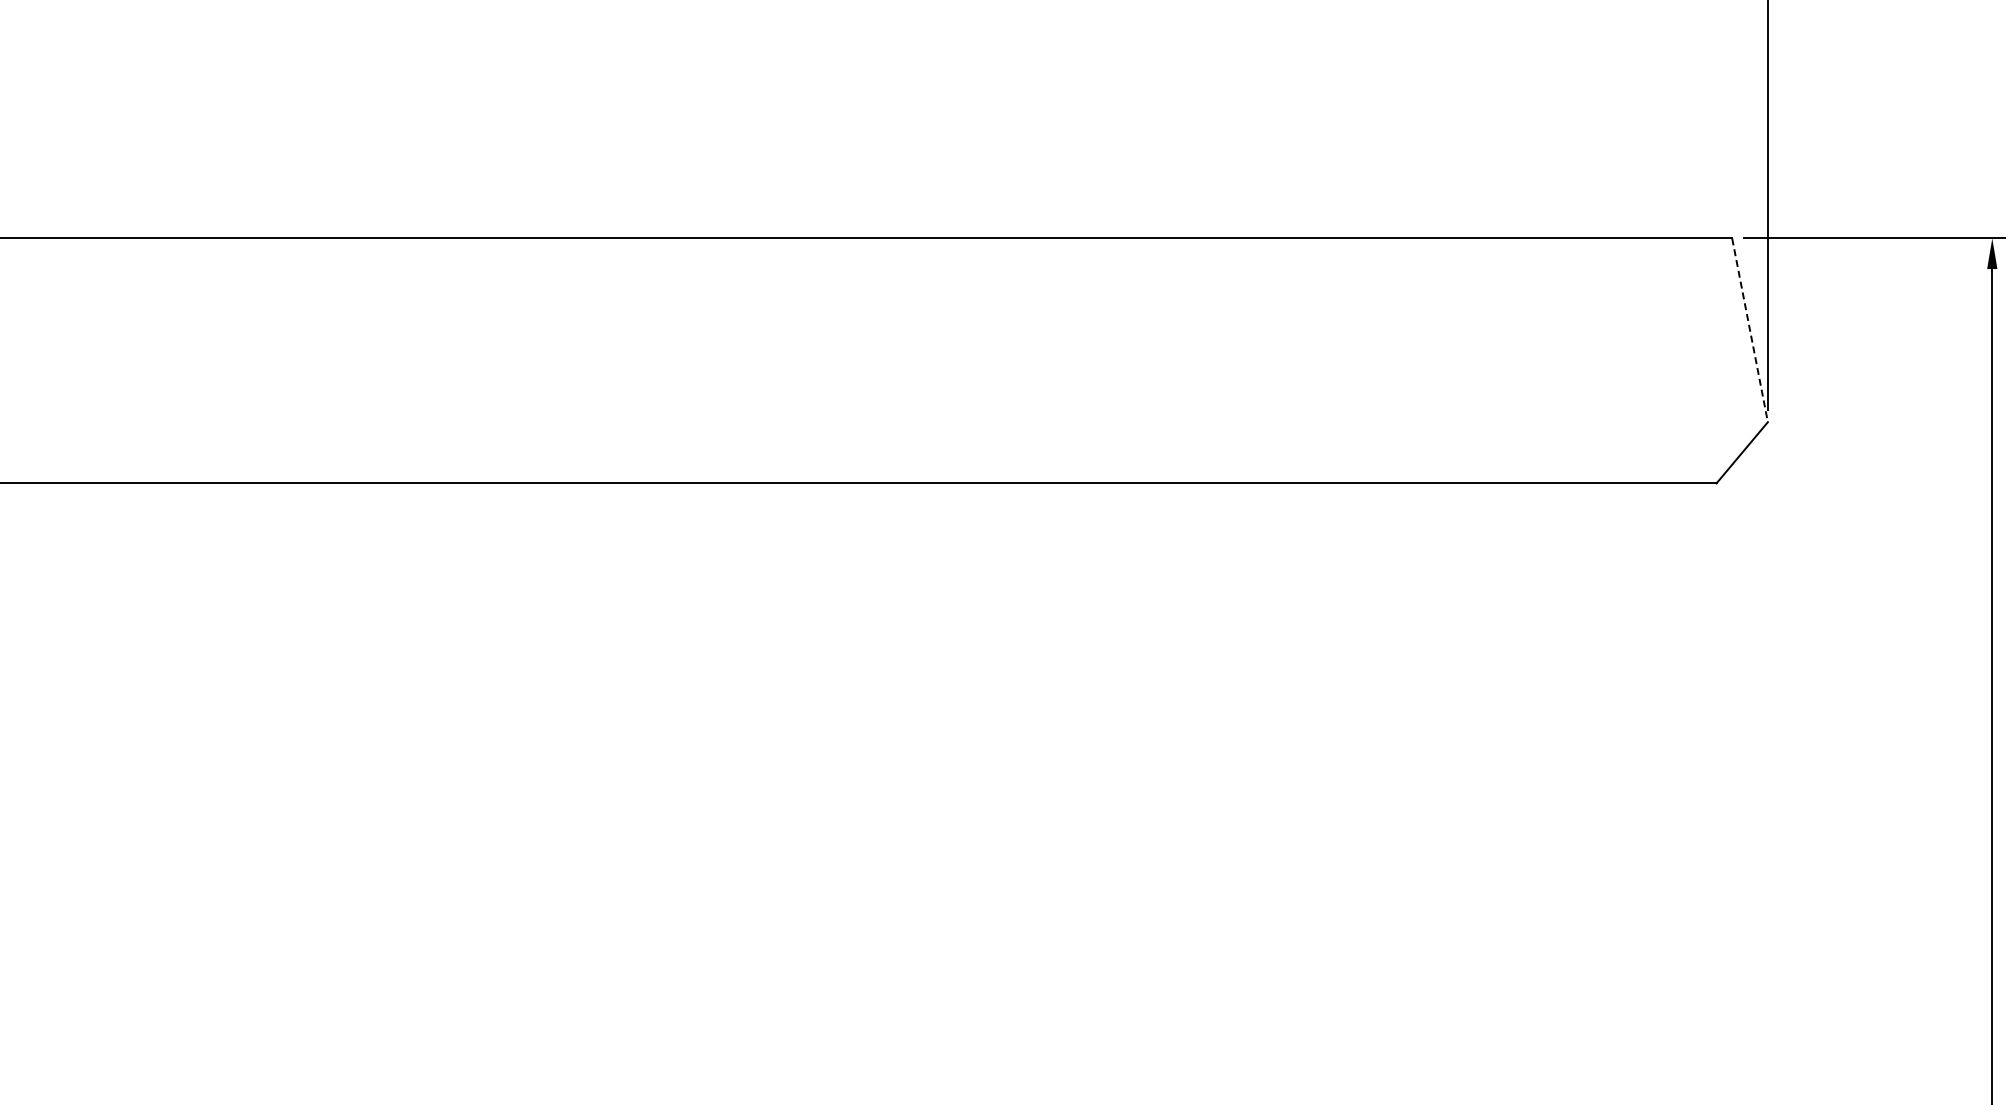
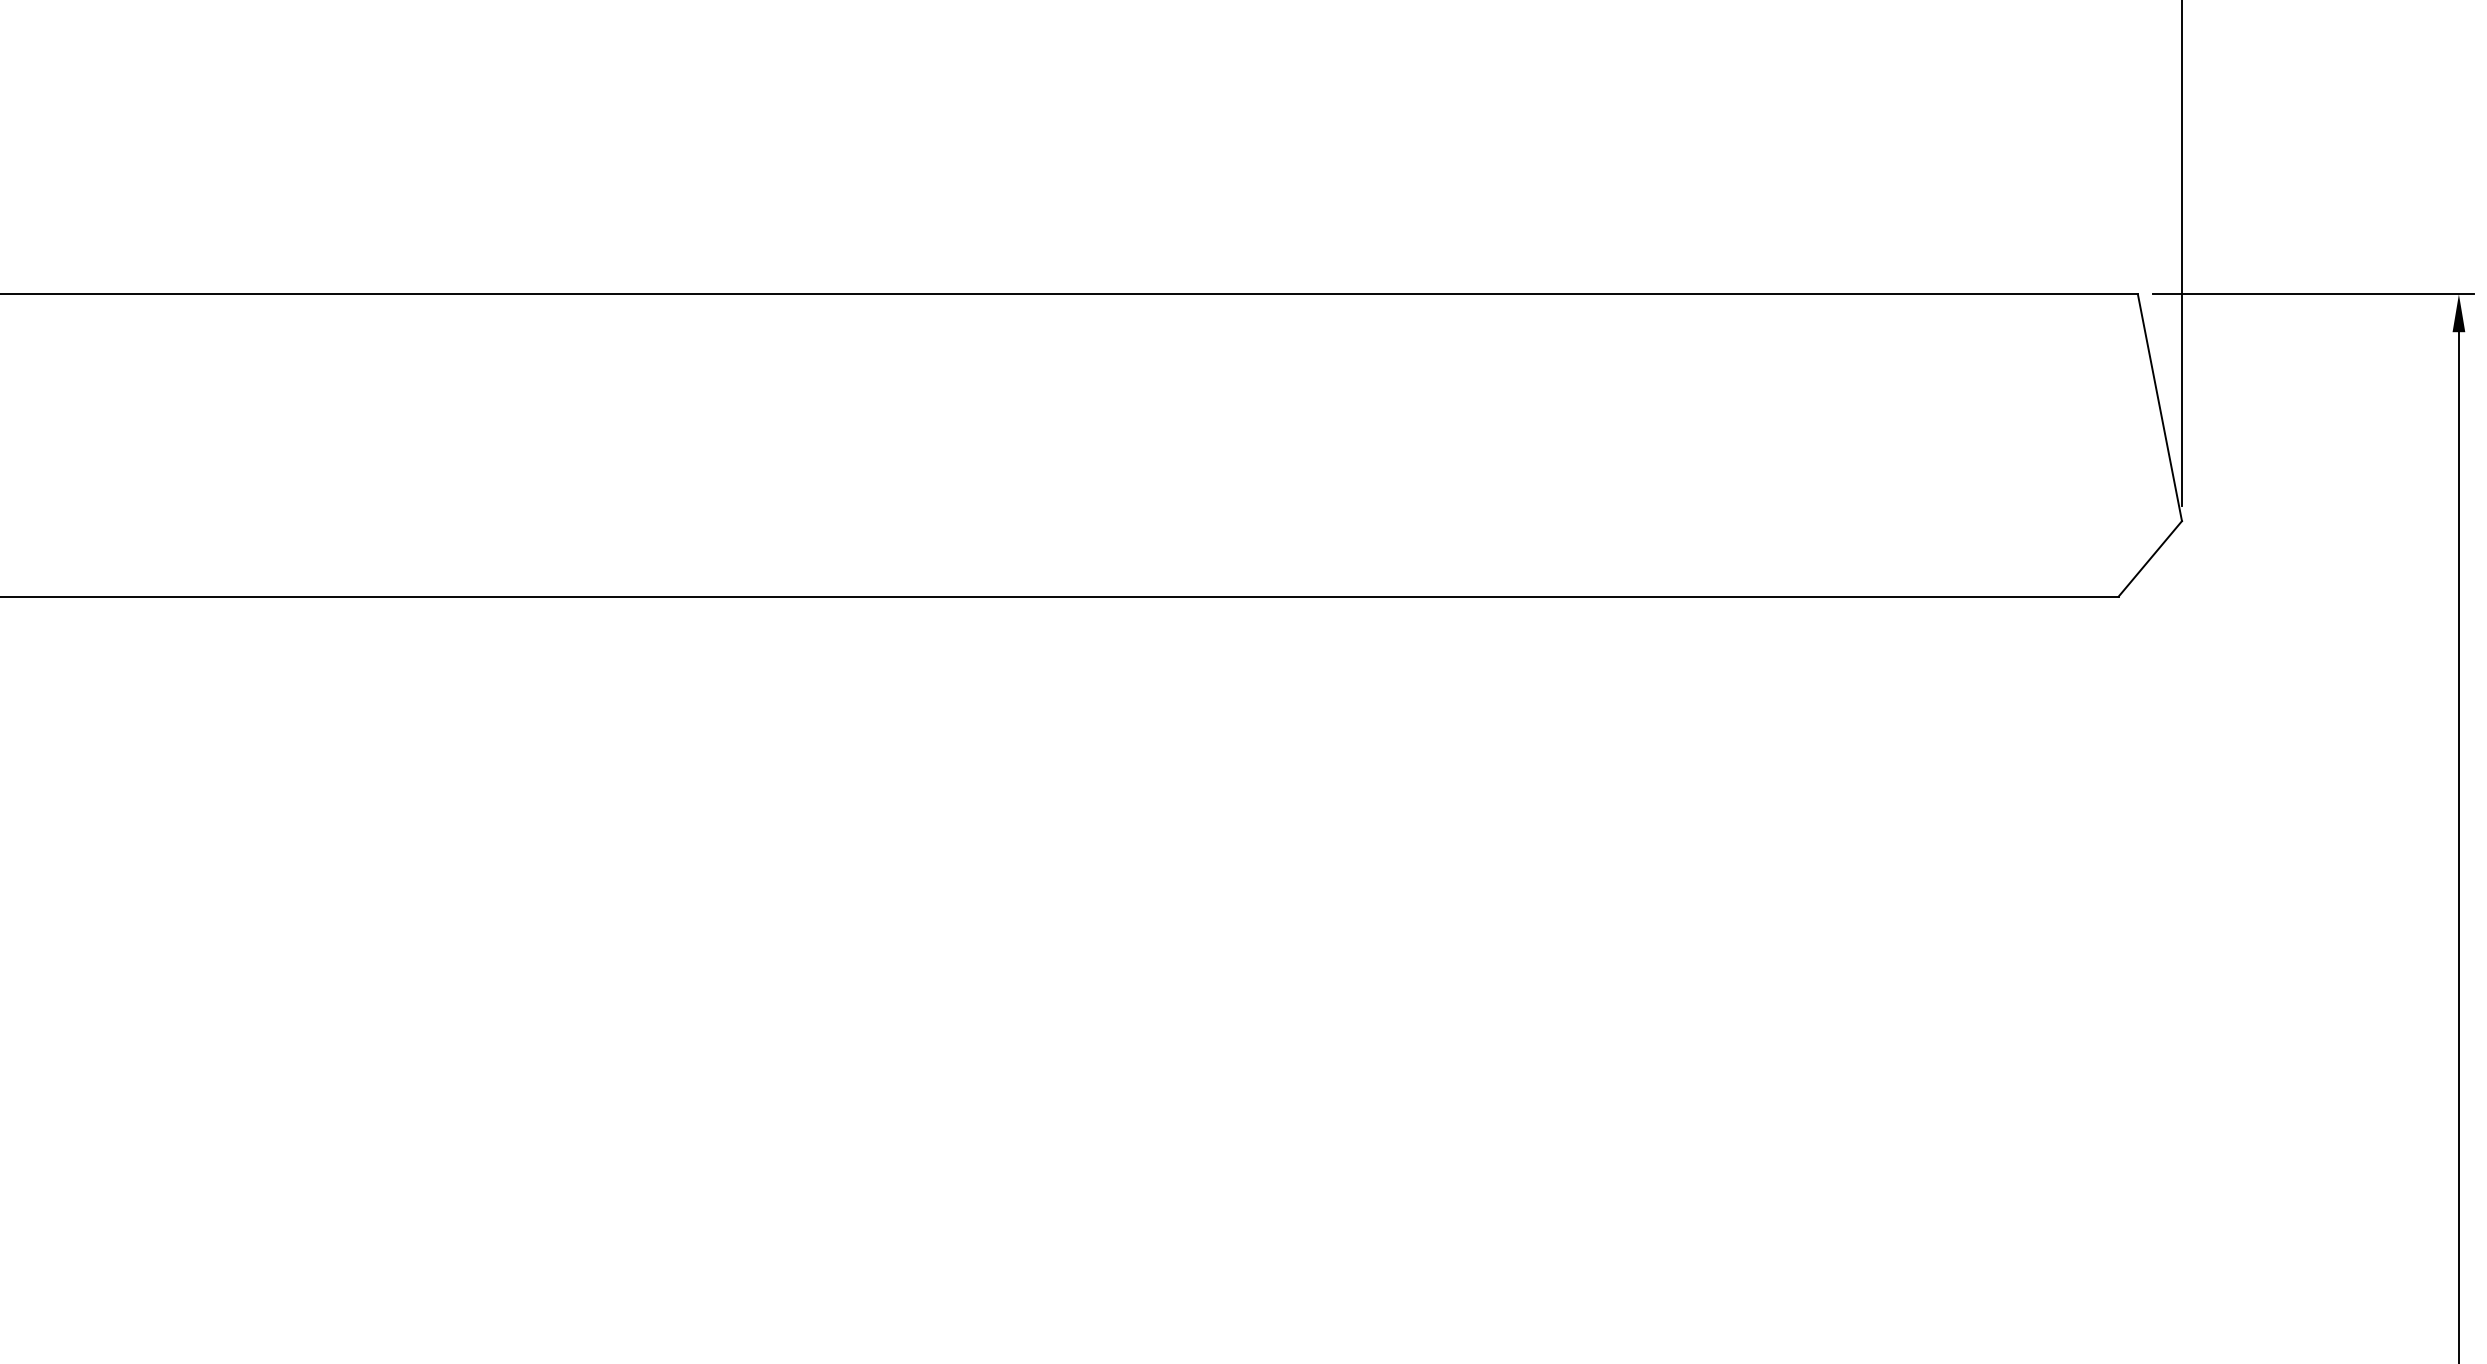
line: (1750, 330) -> (2160, 408), dashed -> solid

